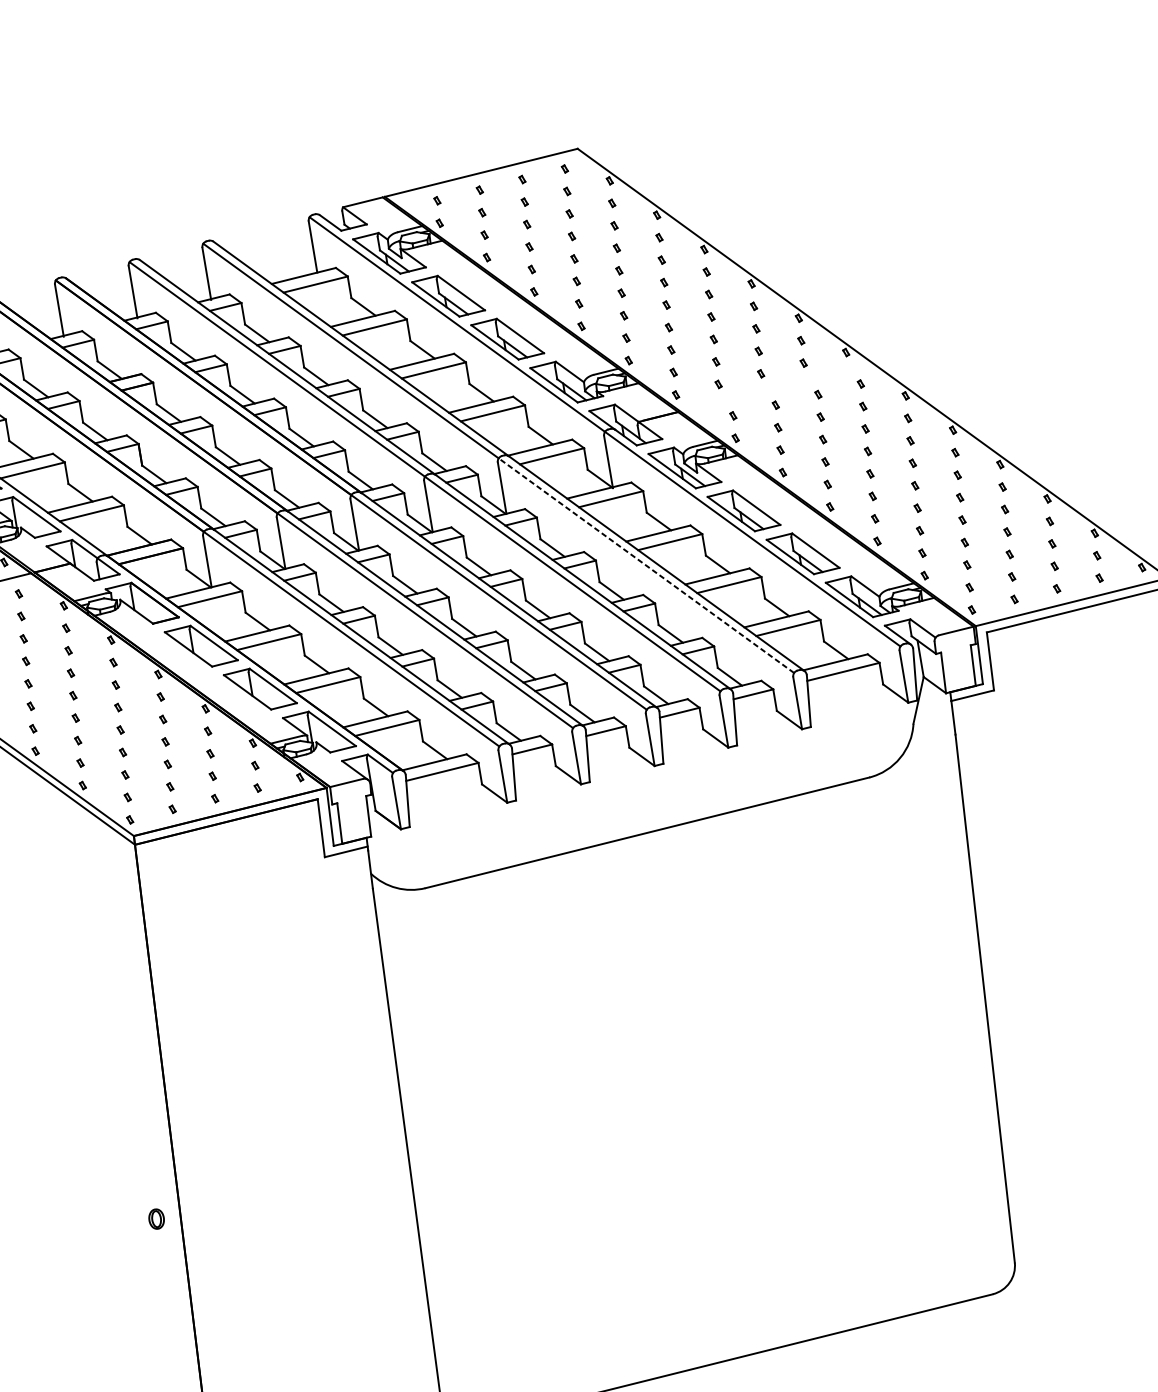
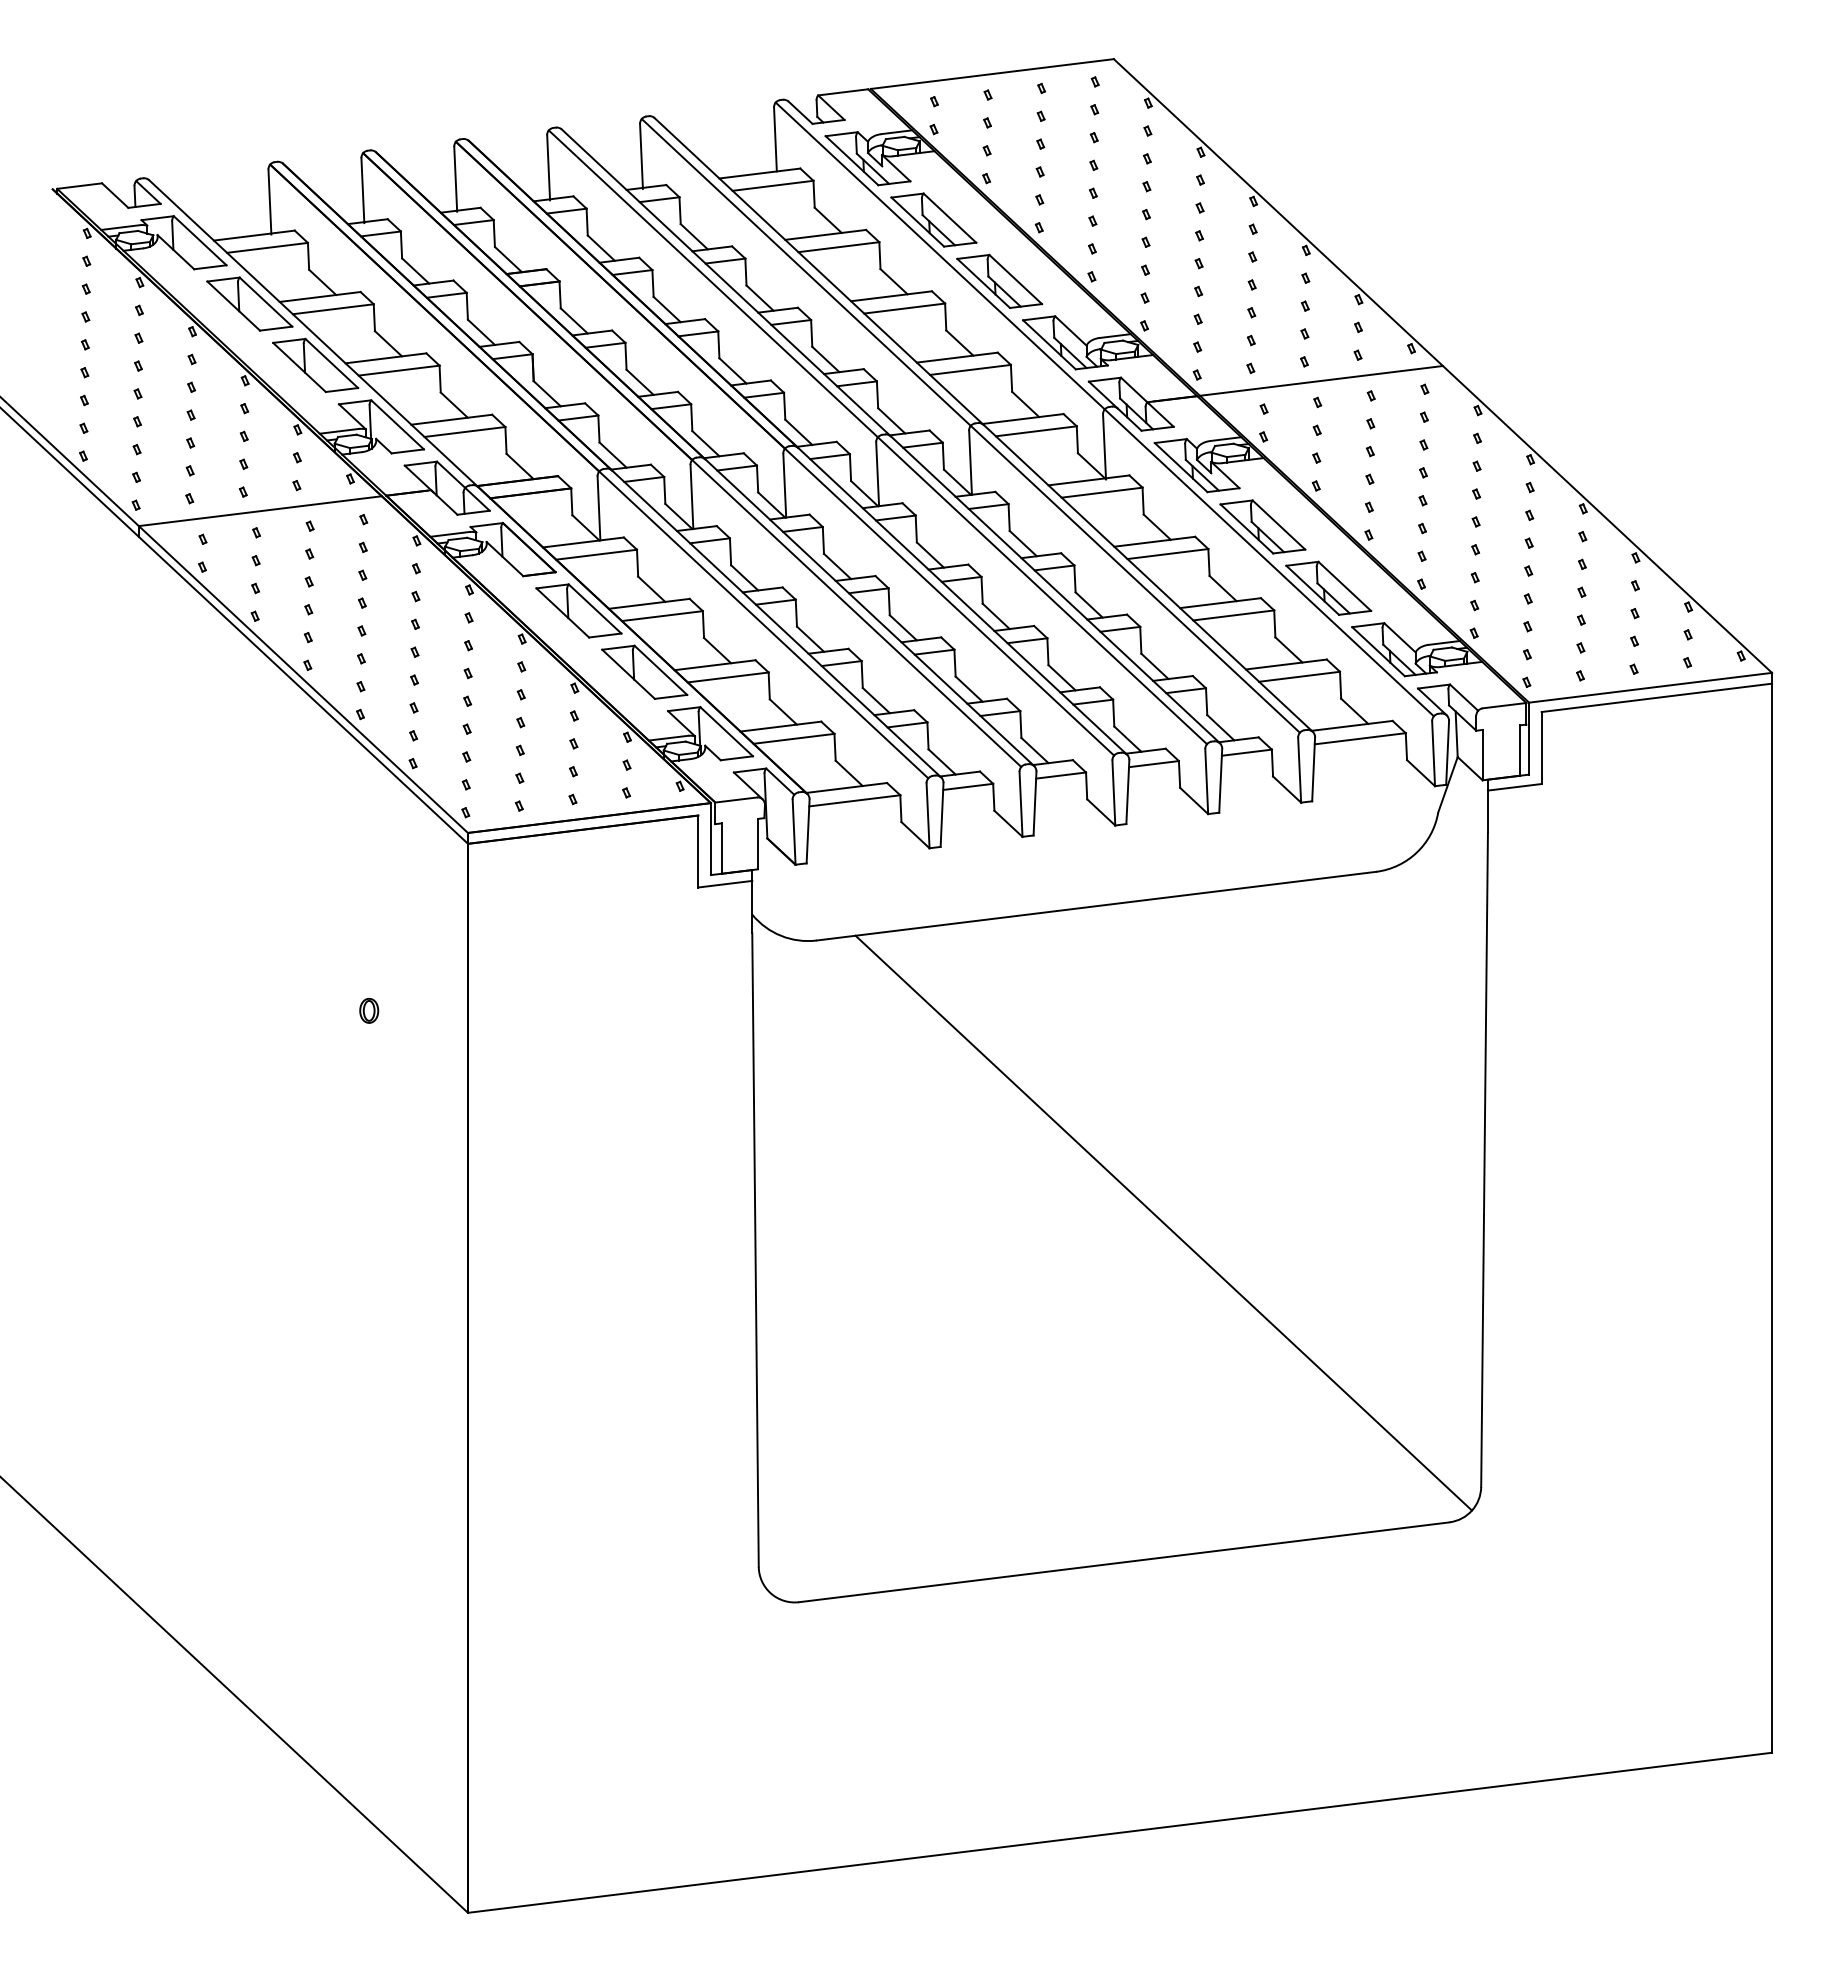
line: (775, 387) -> (1320, 380), added
line: (646, 565) -> (1135, 579), dashed -> solid
line: (732, 1081) -> (1163, 1222), added
part: (156, 1218) -> (369, 1010), moved

